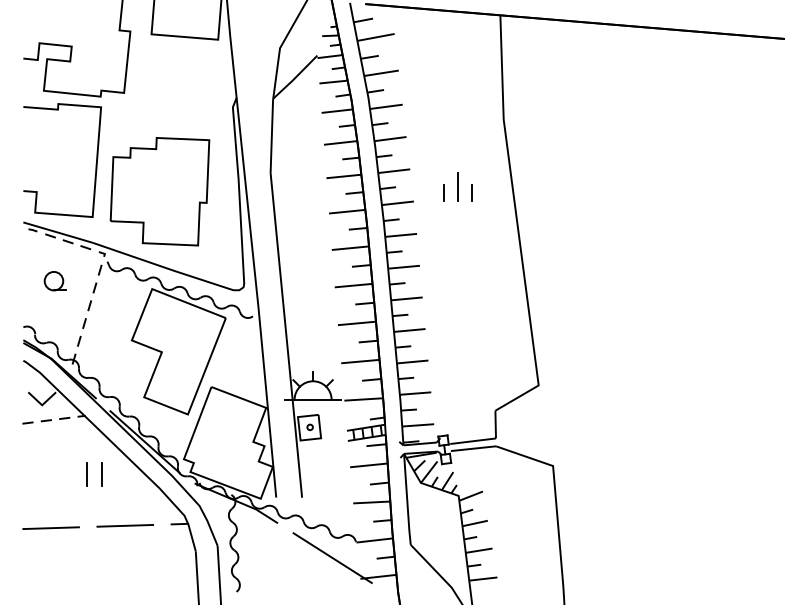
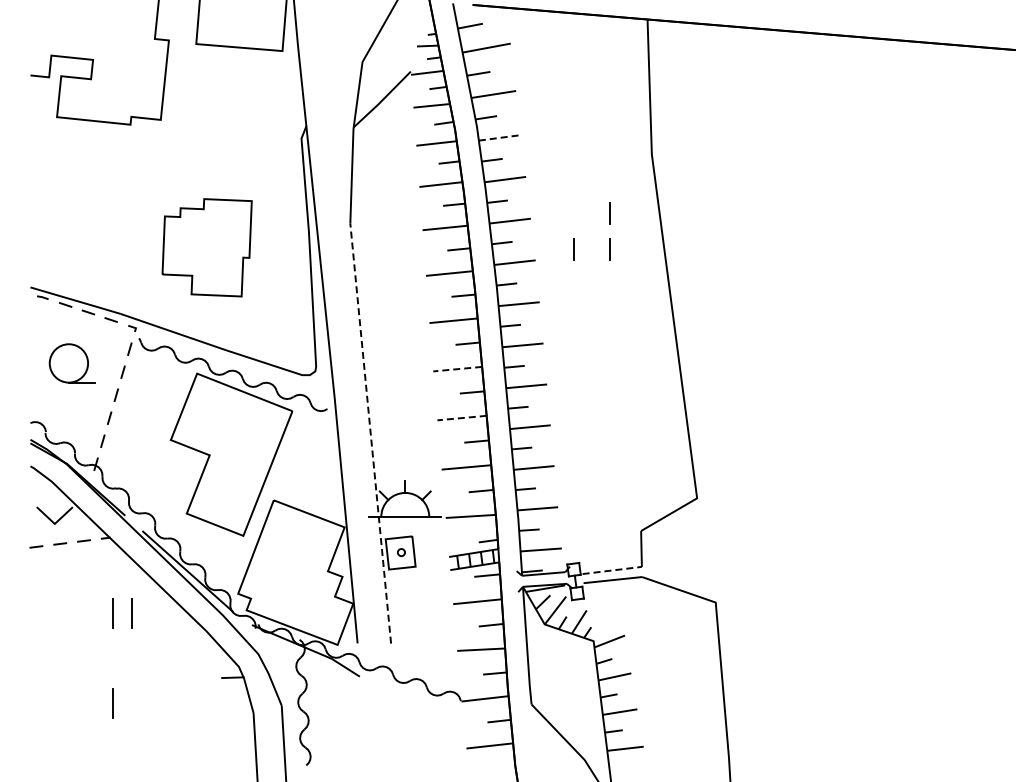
line: (386, 106) -> (500, 137), solid -> dashed
curve: (96, 160) -> (124, 207), removed
line: (470, 165) -> (609, 213), added
line: (457, 186) -> (592, 241), removed
part: (159, 191) -> (206, 247), size x0.7
part: (55, 281) -> (71, 363), size x1.6
line: (353, 285) -> (457, 369), solid -> dashed
line: (357, 323) -> (462, 418), solid -> dashed
line: (286, 336) -> (370, 434), solid -> dashed
line: (473, 441) -> (612, 570), solid -> dashed
line: (125, 525) -> (162, 679), removed
line: (51, 527) -> (66, 682), removed
line: (86, 544) -> (112, 703), added
line: (332, 557) -> (430, 721), removed

